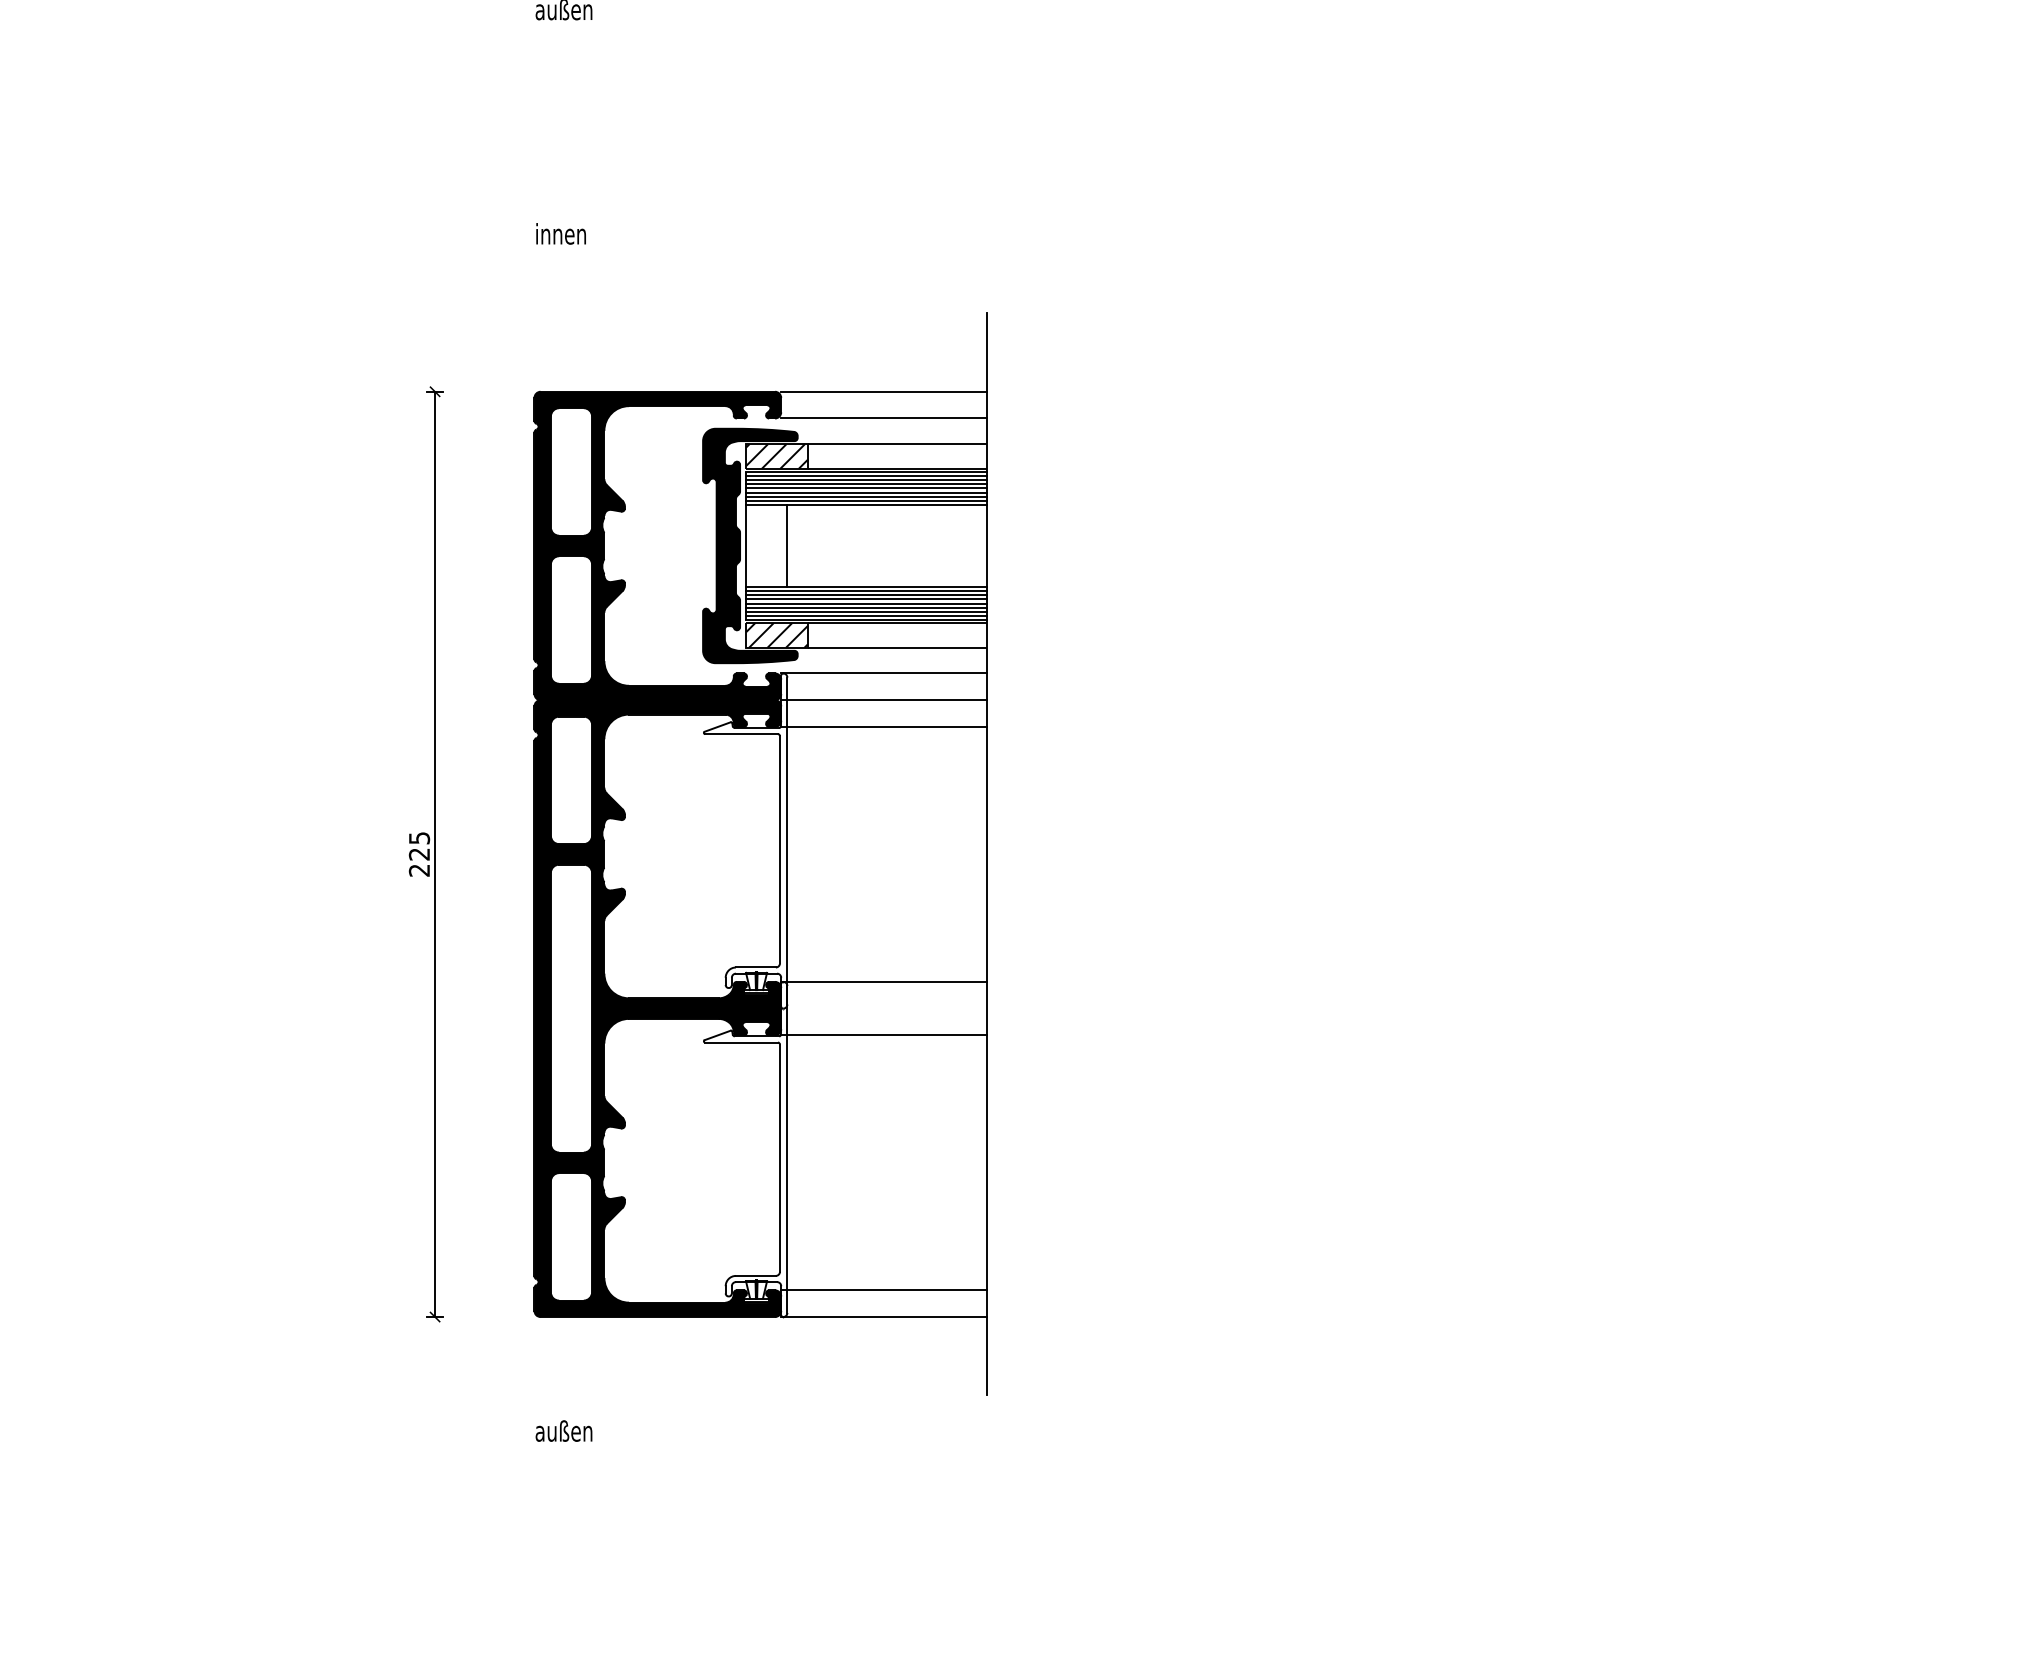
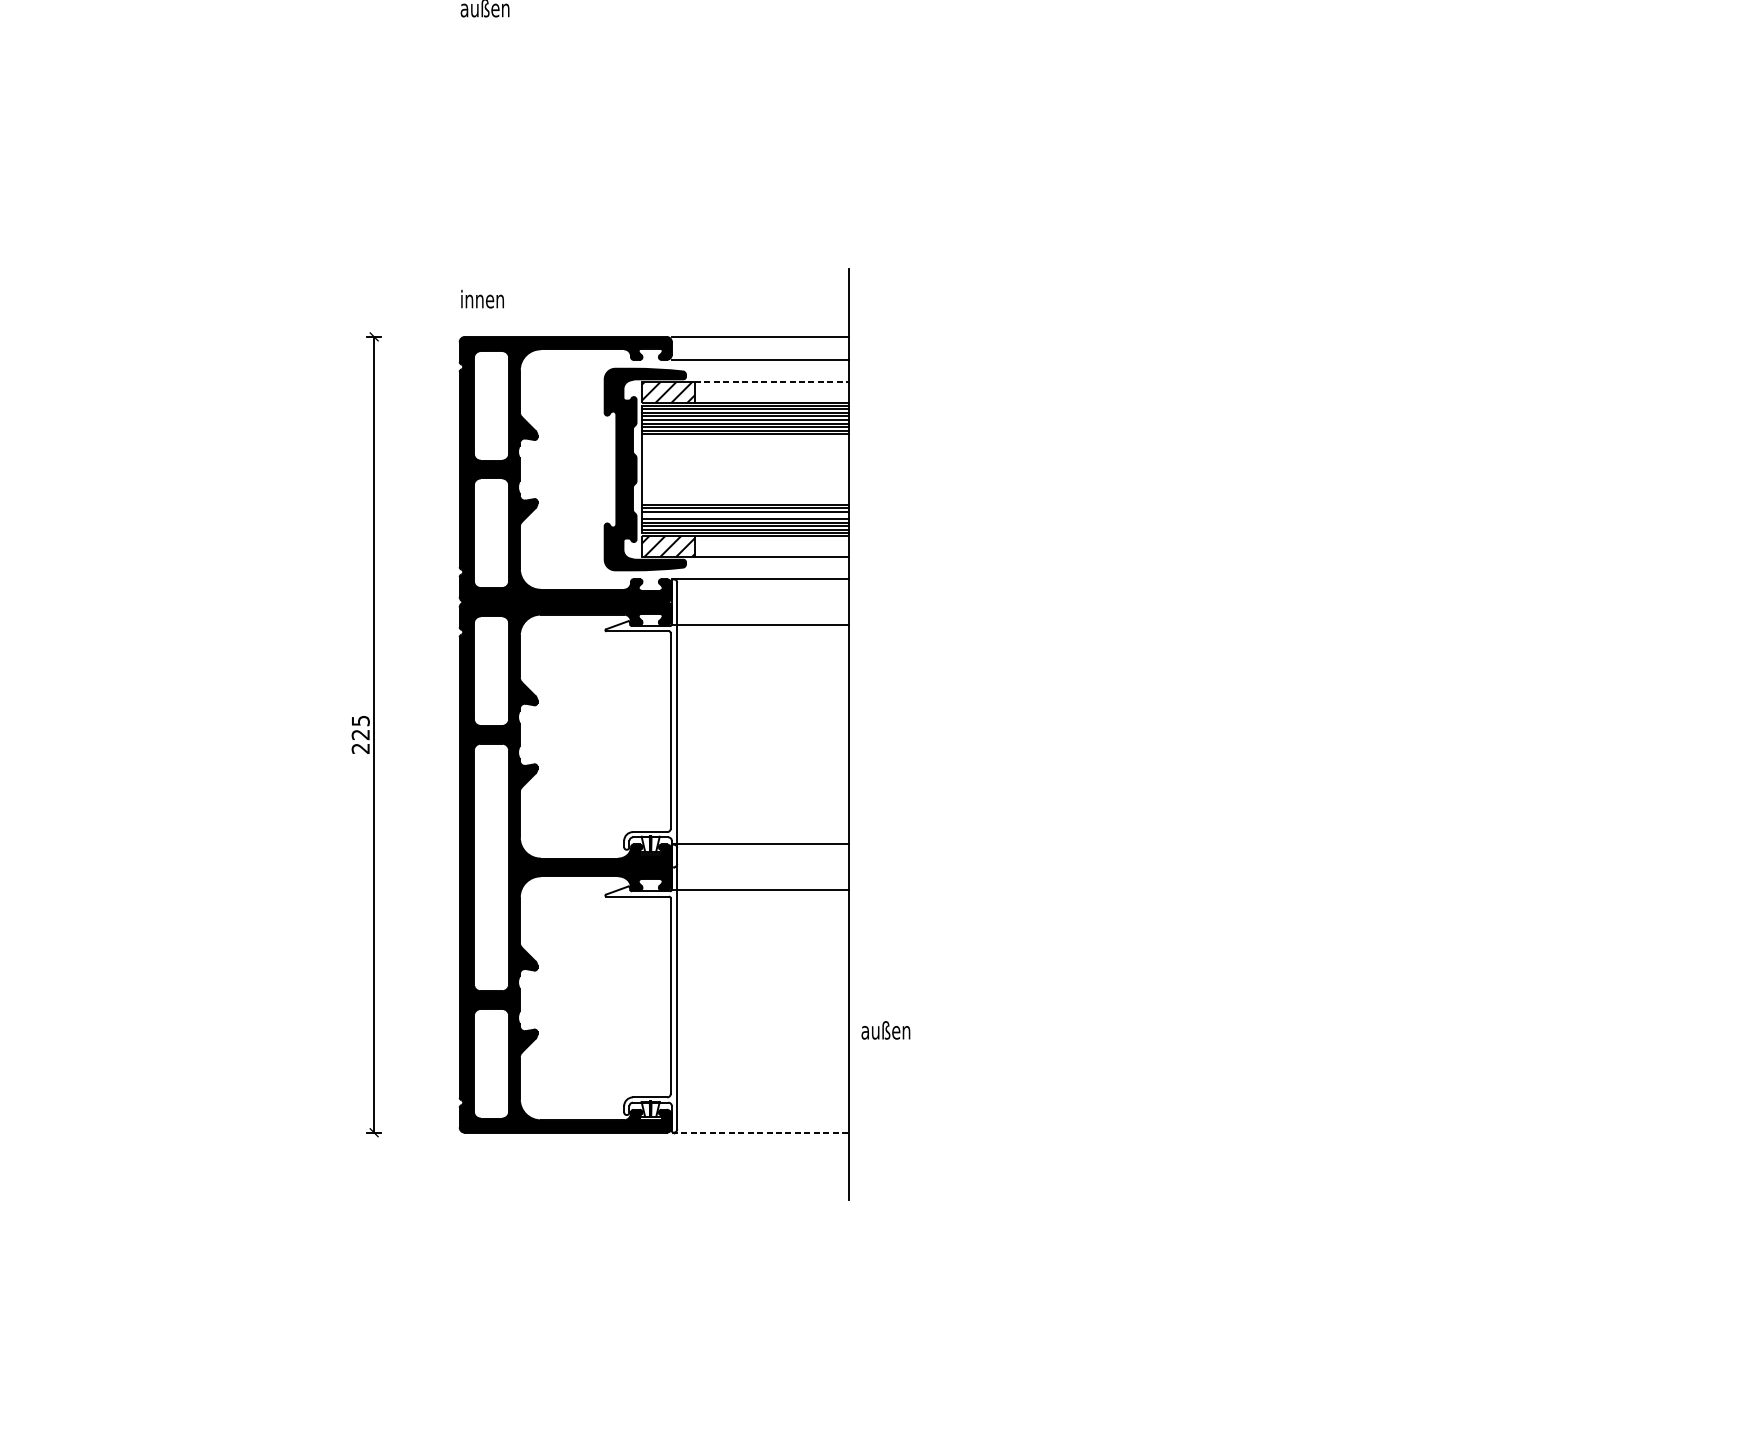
text: (560, 233) -> (482, 298), moved
line: (897, 444) -> (771, 382), solid -> dashed
line: (787, 545) -> (677, 469), removed
line: (866, 599) -> (745, 515), removed
line: (883, 700) -> (759, 602), removed
line: (883, 1290) -> (759, 1109), removed
line: (884, 1317) -> (760, 1133), solid -> dashed
text: (563, 1430) -> (885, 1029), moved

